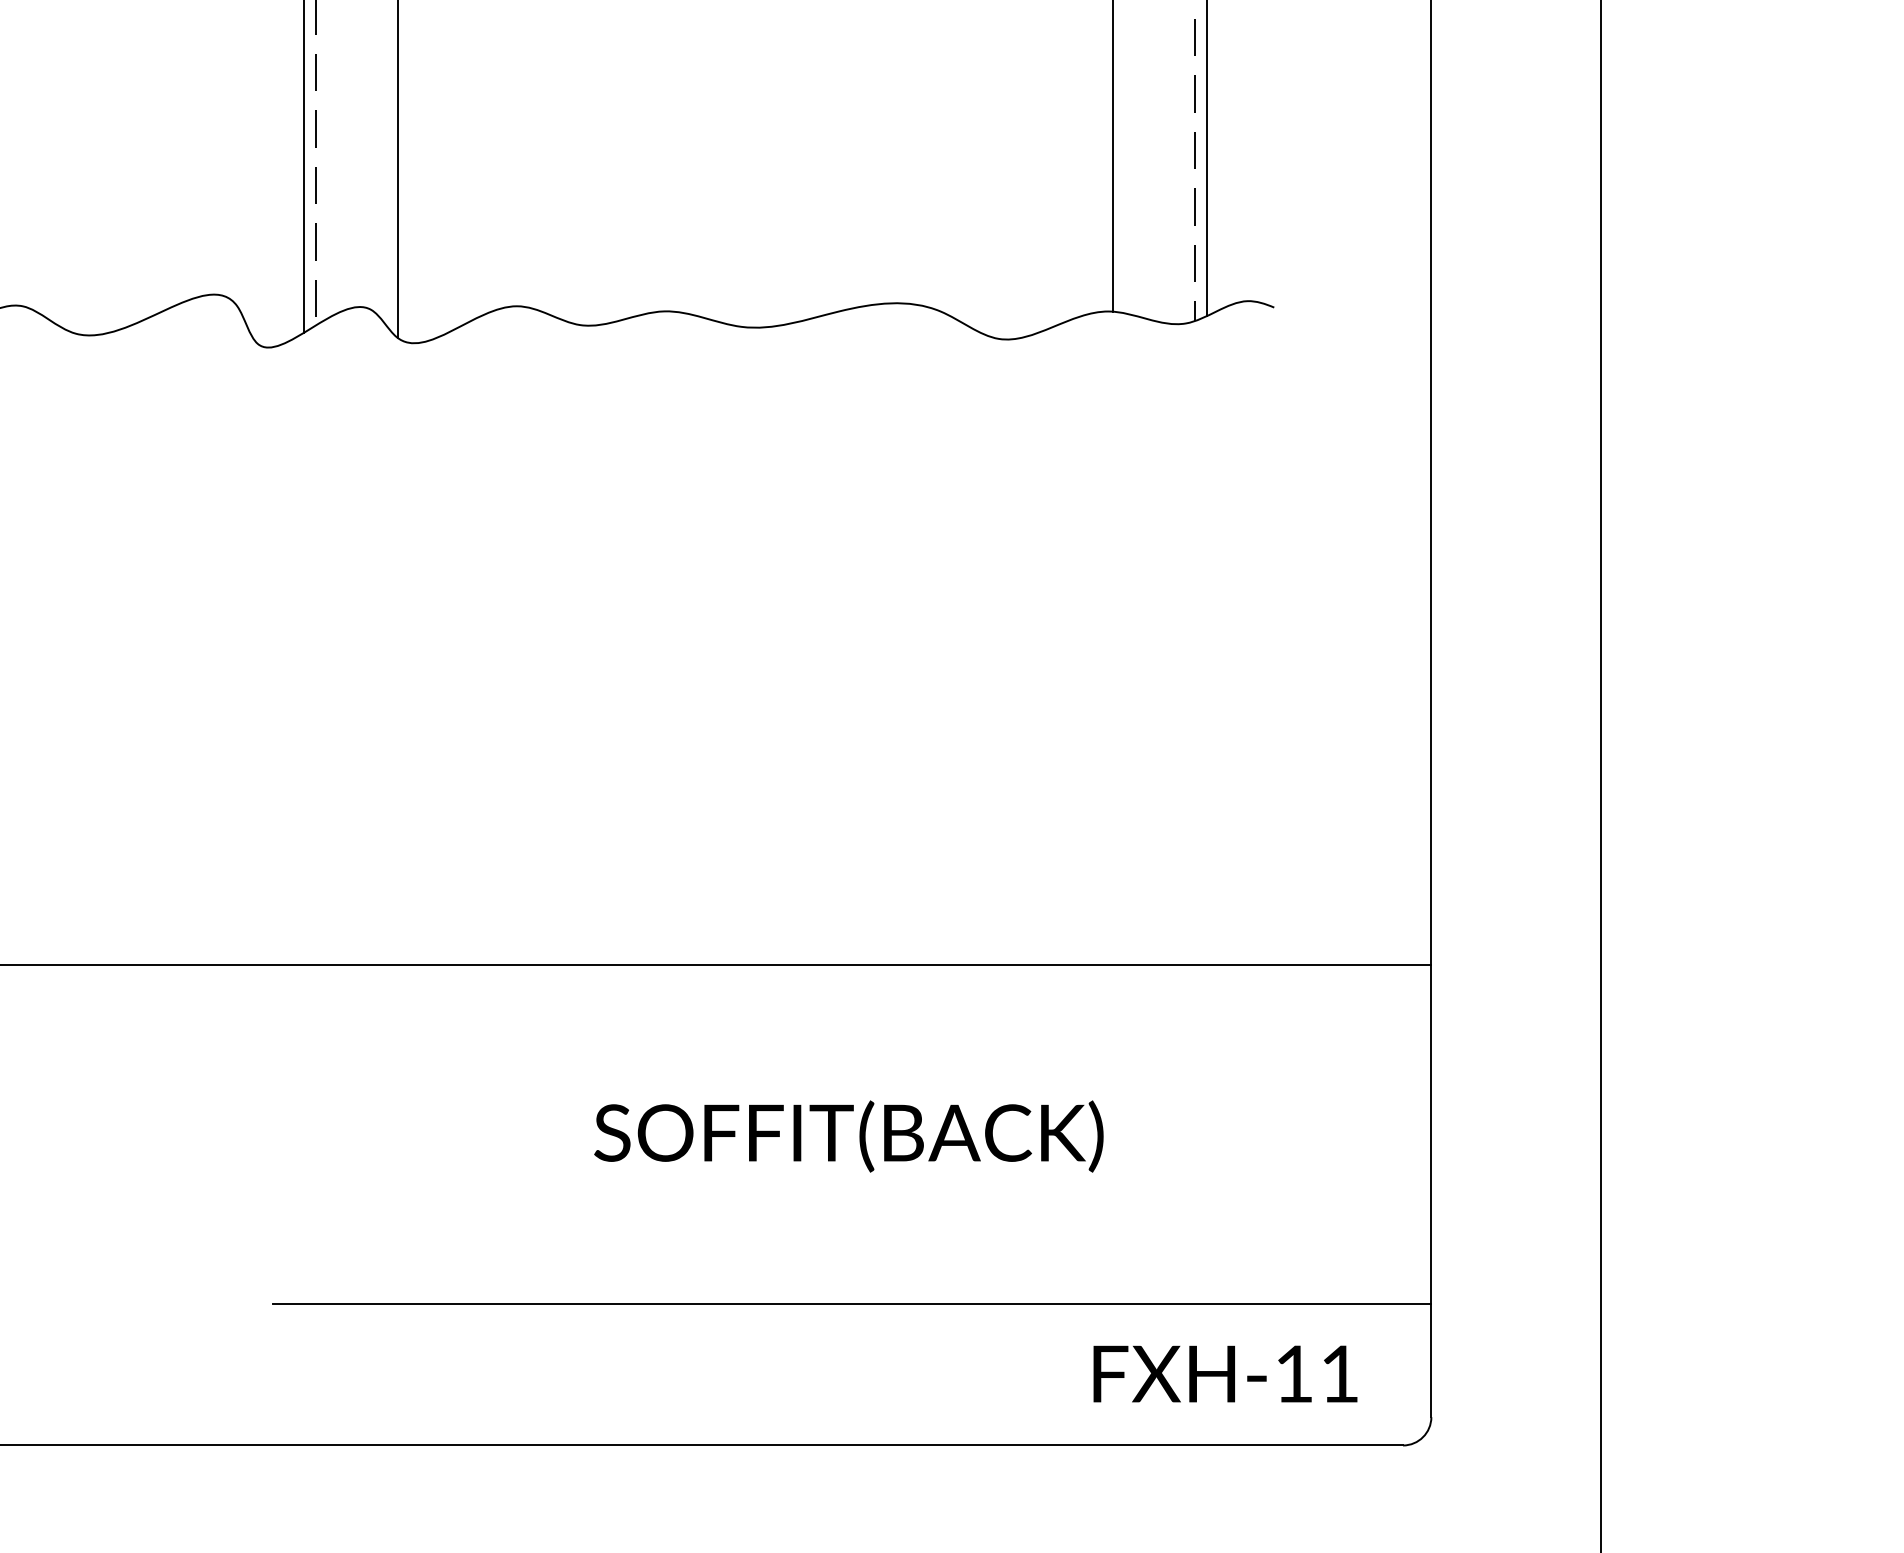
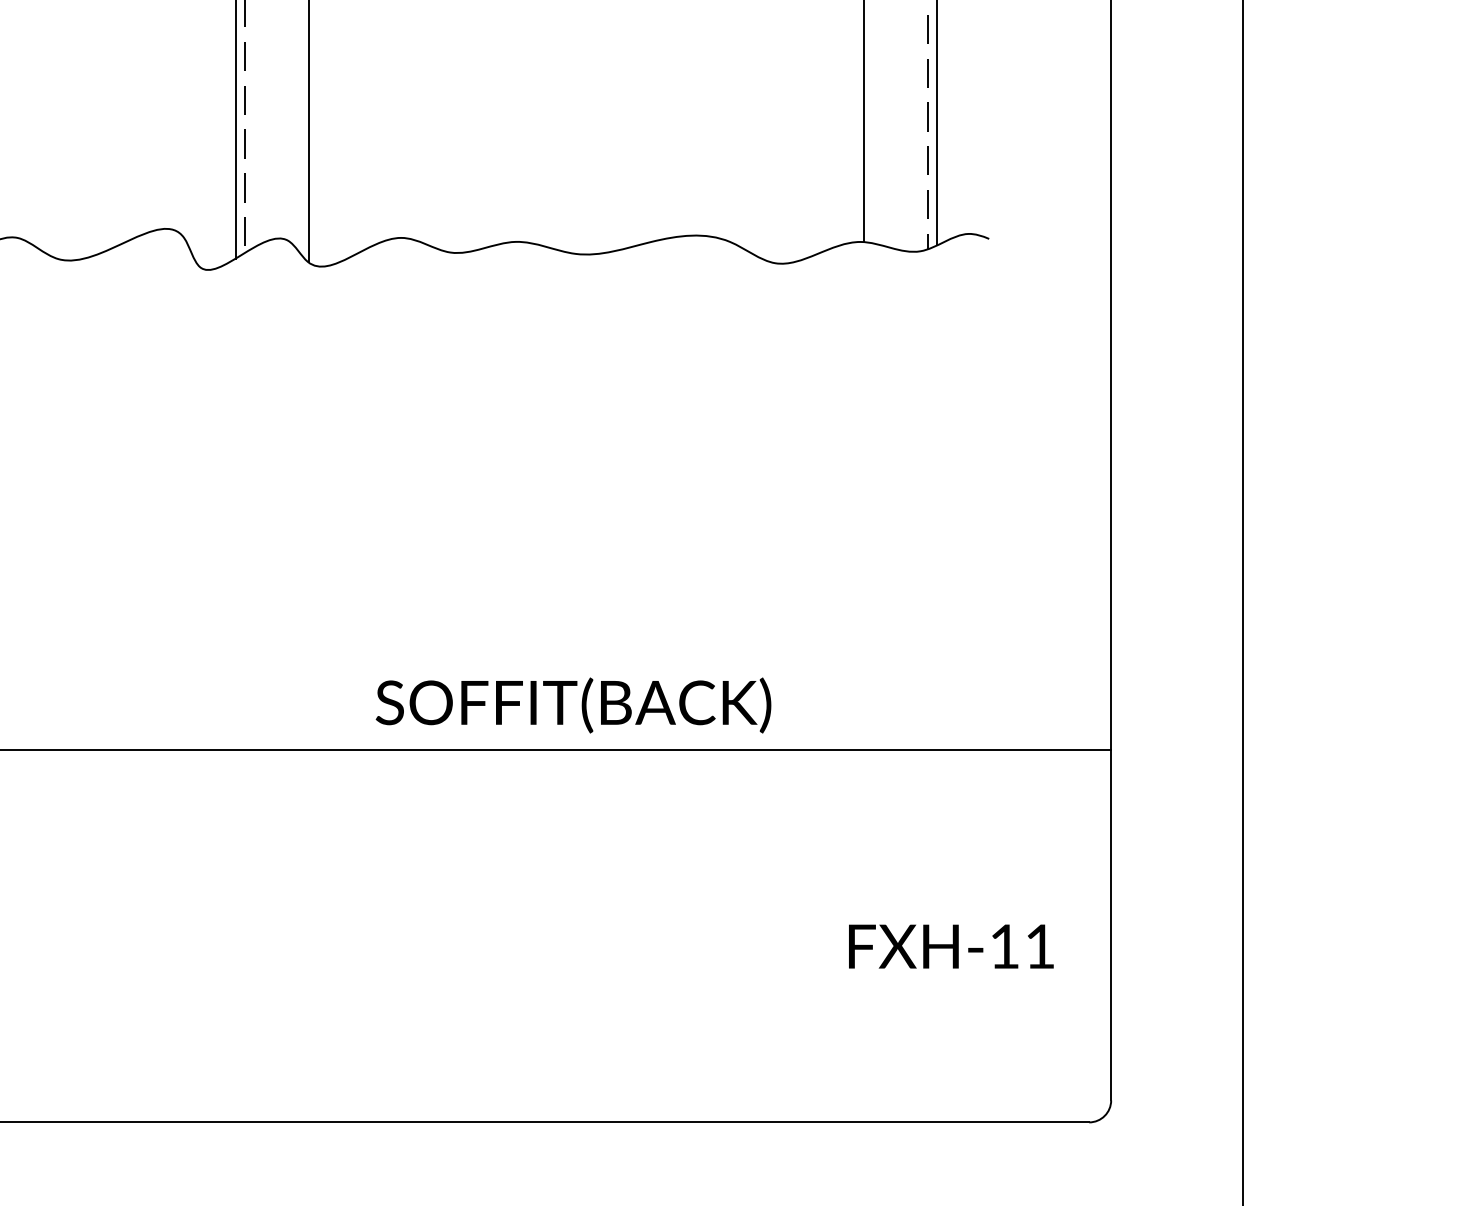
text: (848, 1136) -> (573, 705), moved
line: (852, 1304) -> (661, 1012), removed
text: (1225, 1373) -> (951, 946), moved

